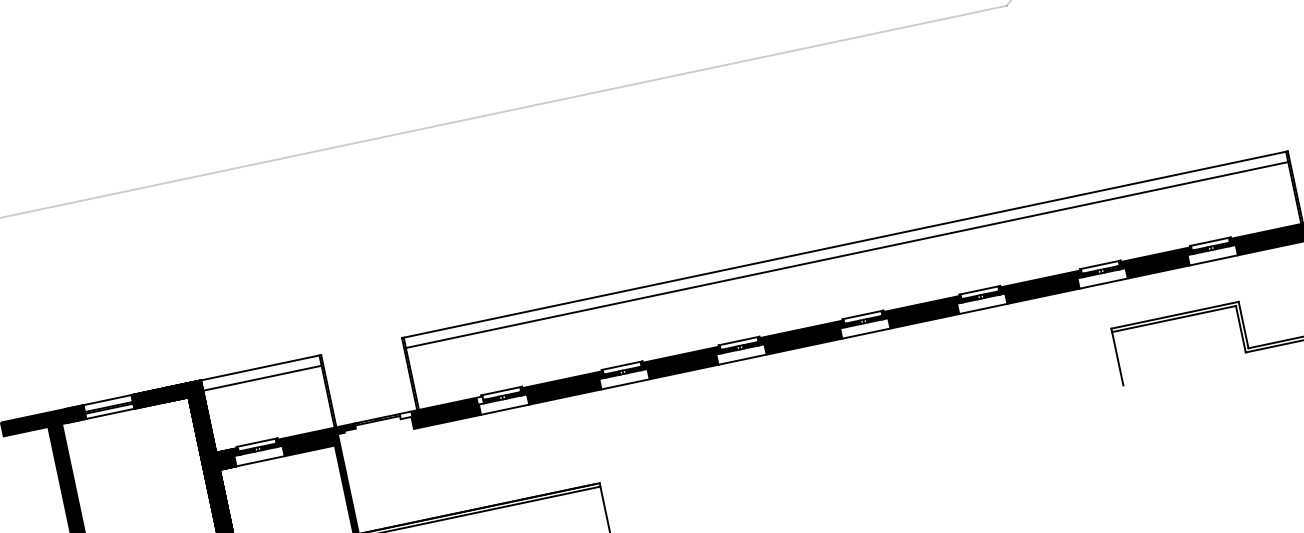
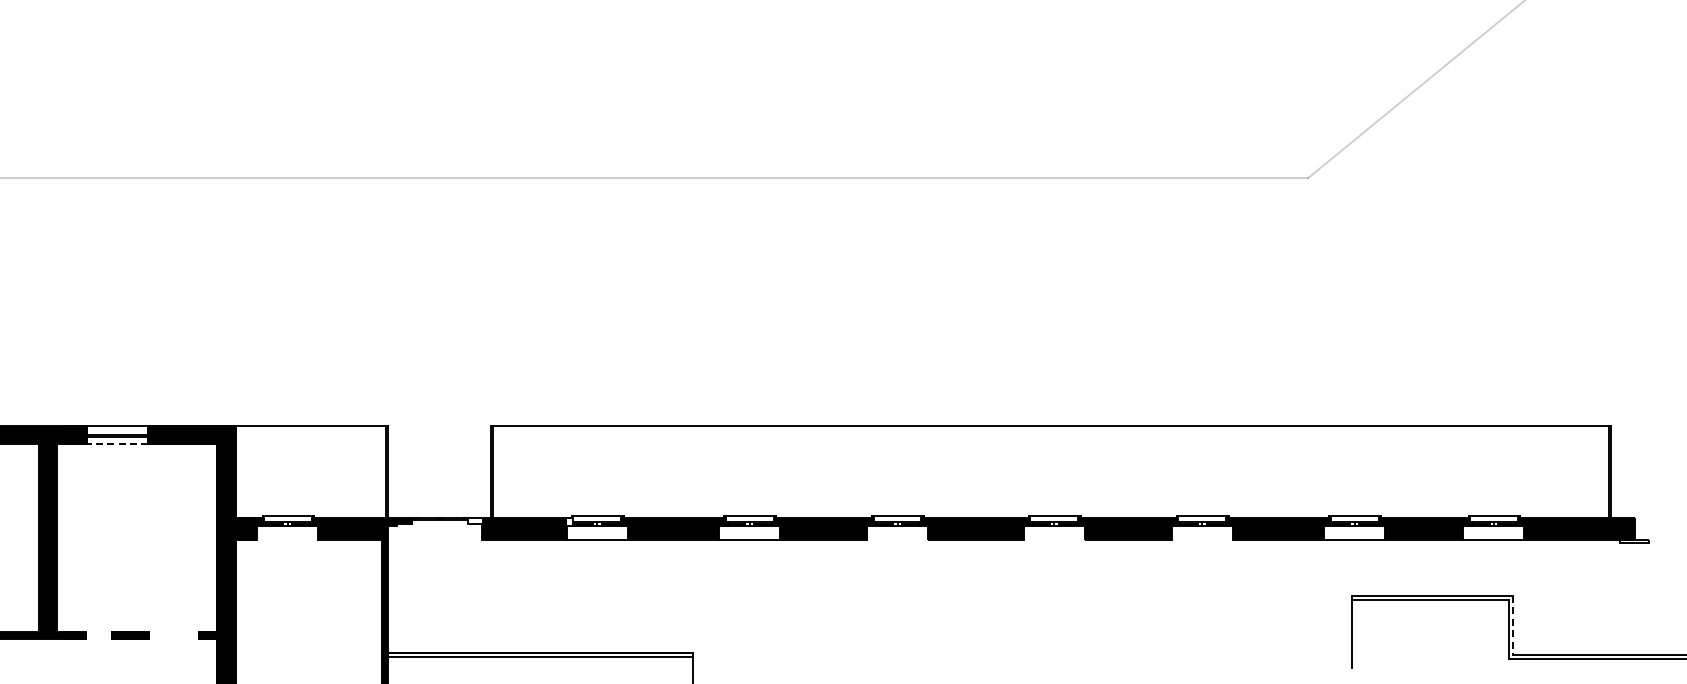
line: (846, 255) -> (1050, 439), removed
line: (982, 309) -> (1201, 539), removed
line: (1243, 325) -> (1513, 625), solid -> dashed
line: (865, 333) -> (1053, 539), removed
line: (742, 359) -> (897, 539), removed
line: (262, 378) -> (311, 439), removed
line: (110, 413) -> (117, 443), solid -> dashed
line: (260, 461) -> (287, 539), removed

